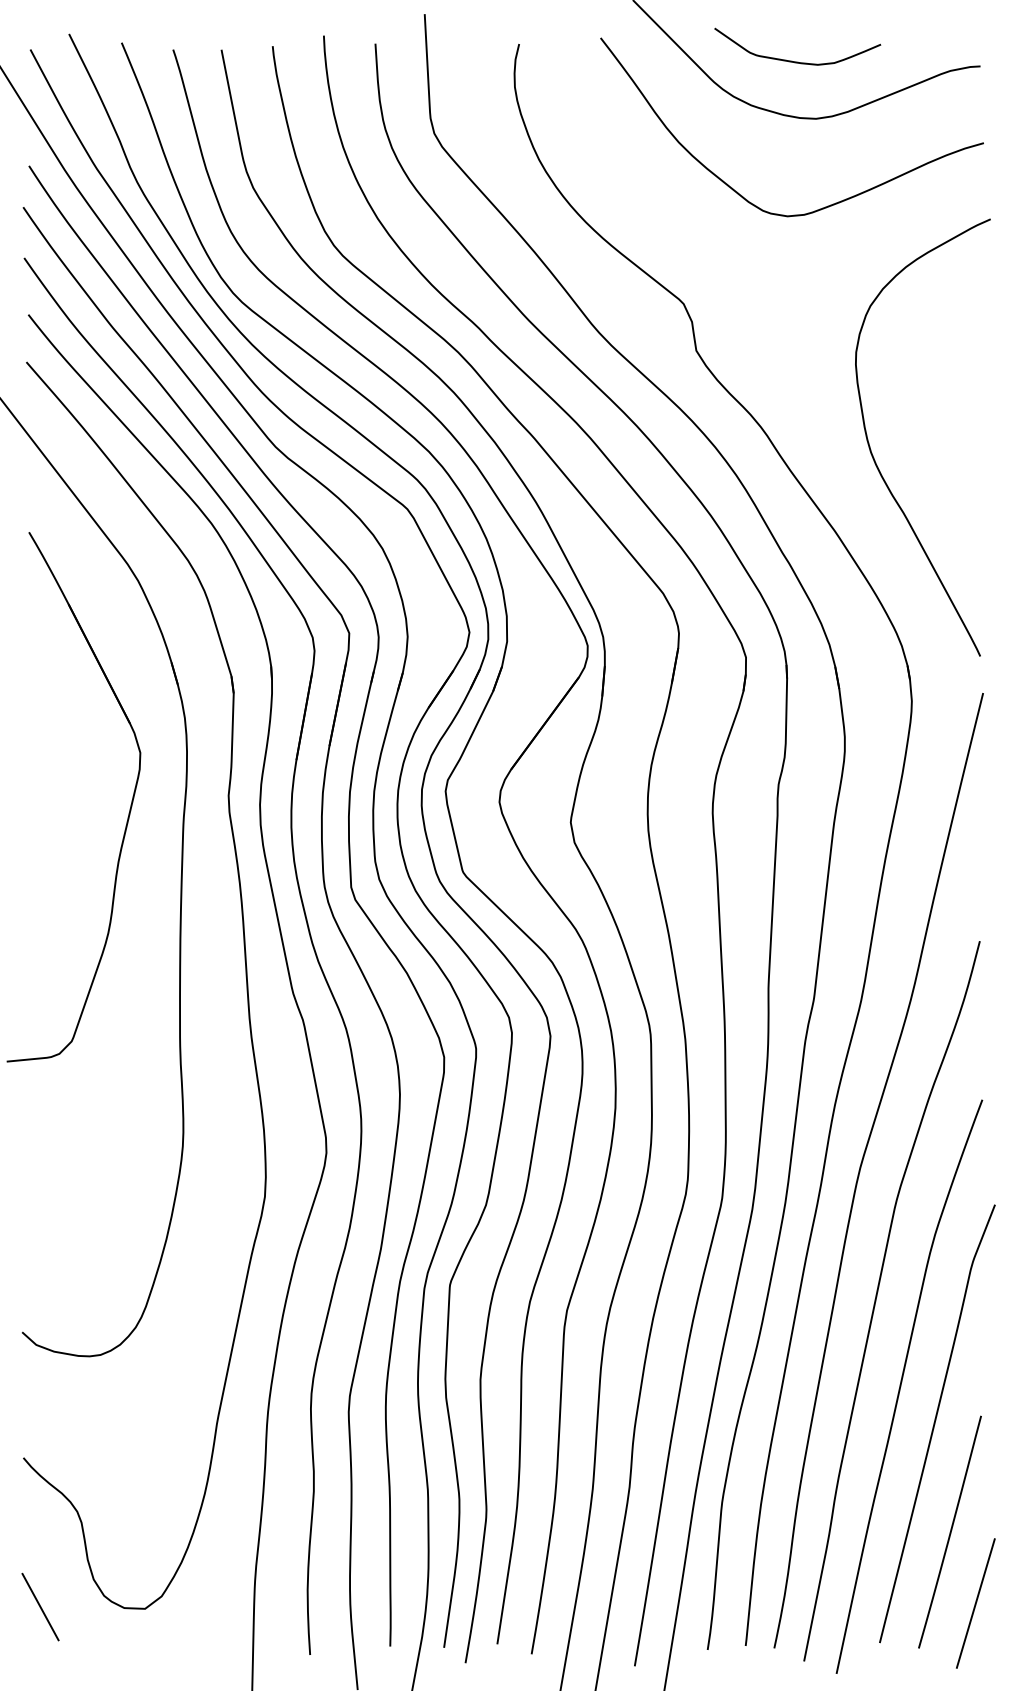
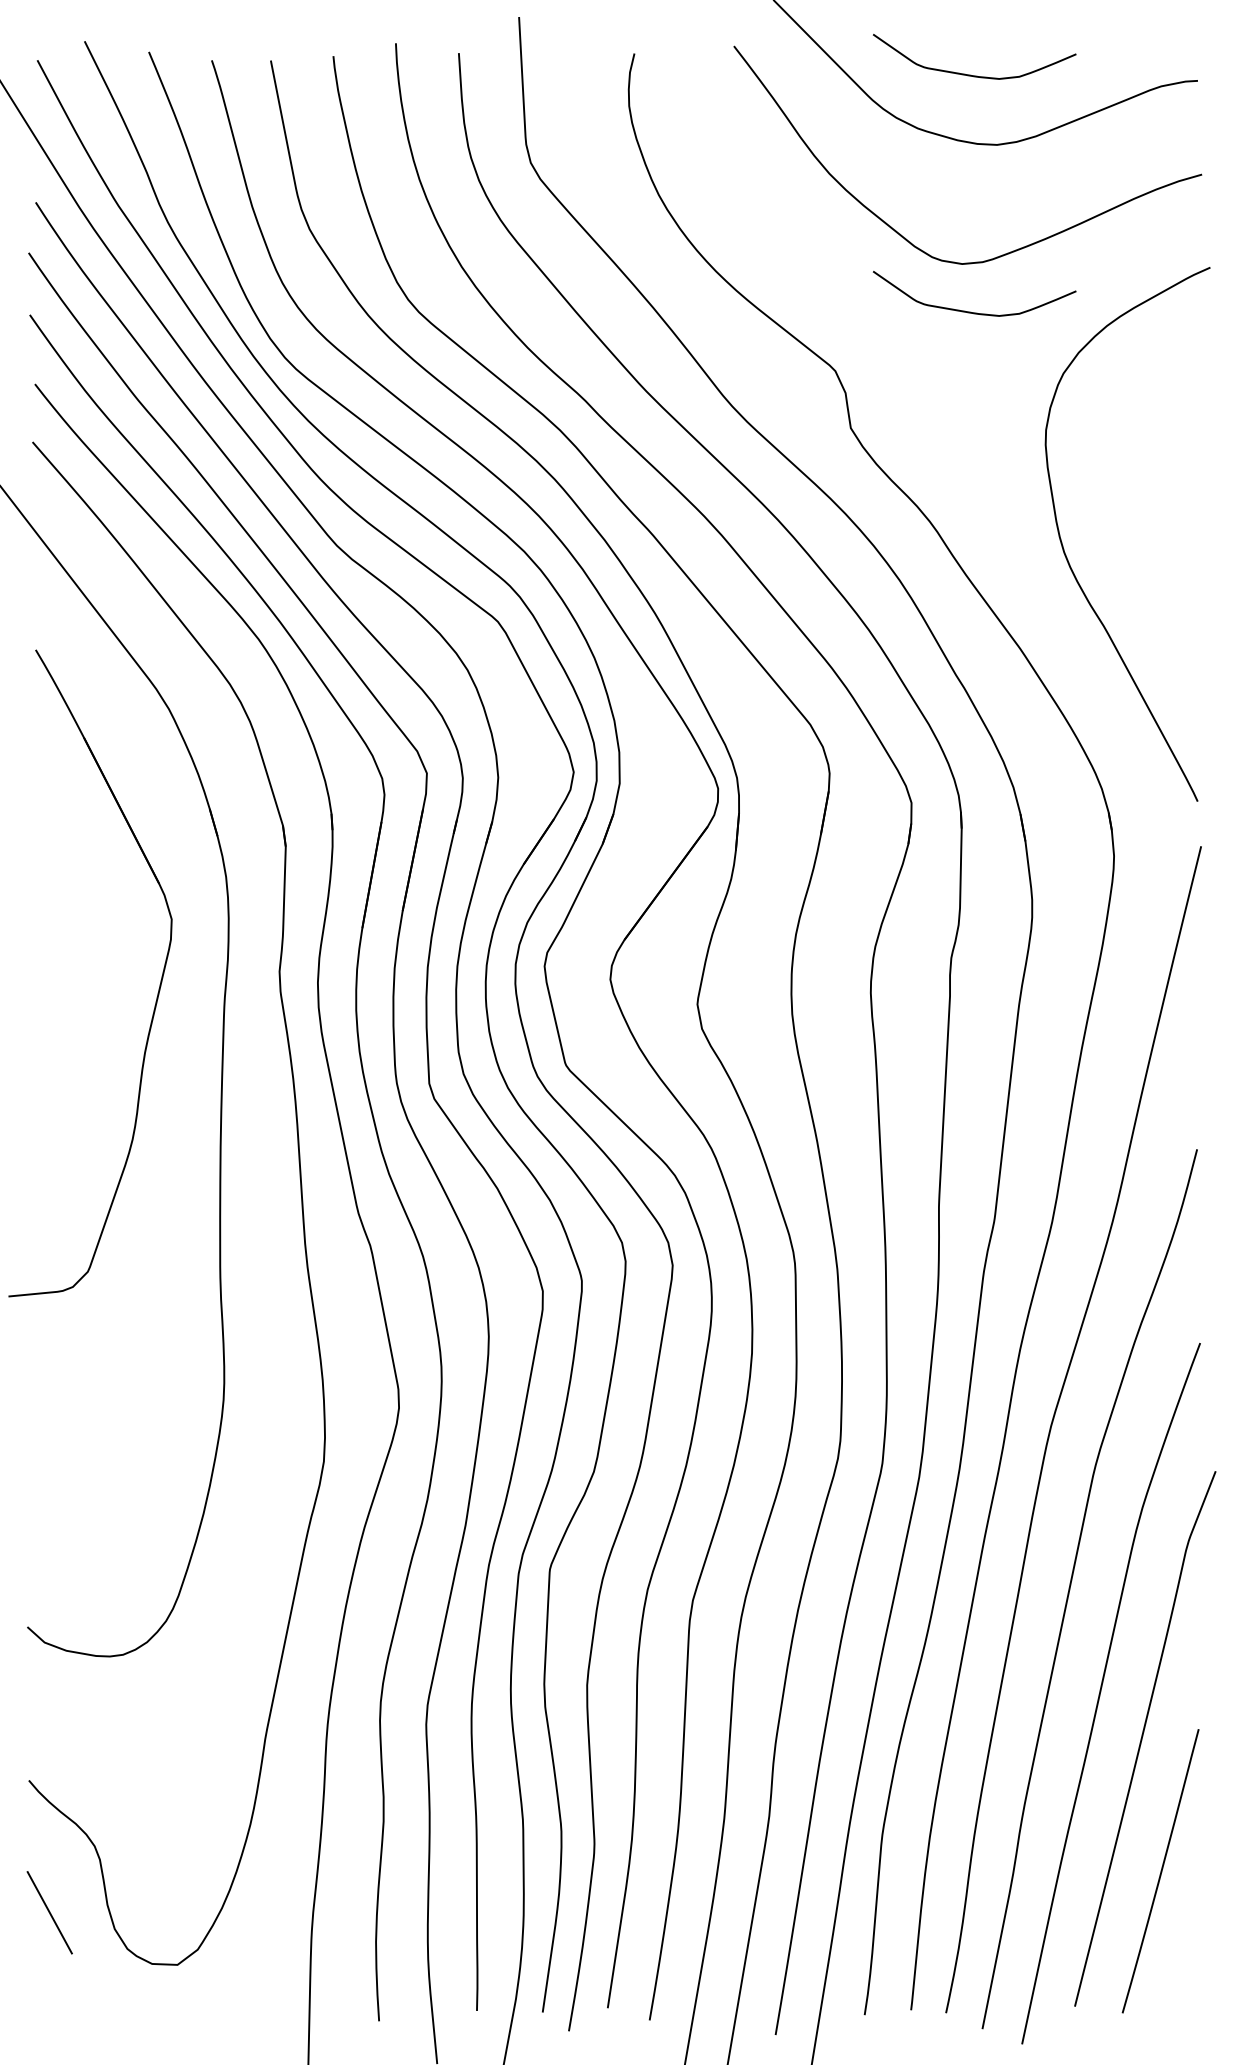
curve: (794, 255) -> (970, 311), added
line: (976, 1603) -> (1192, 1958), removed
line: (40, 1606) -> (49, 1912), moved

